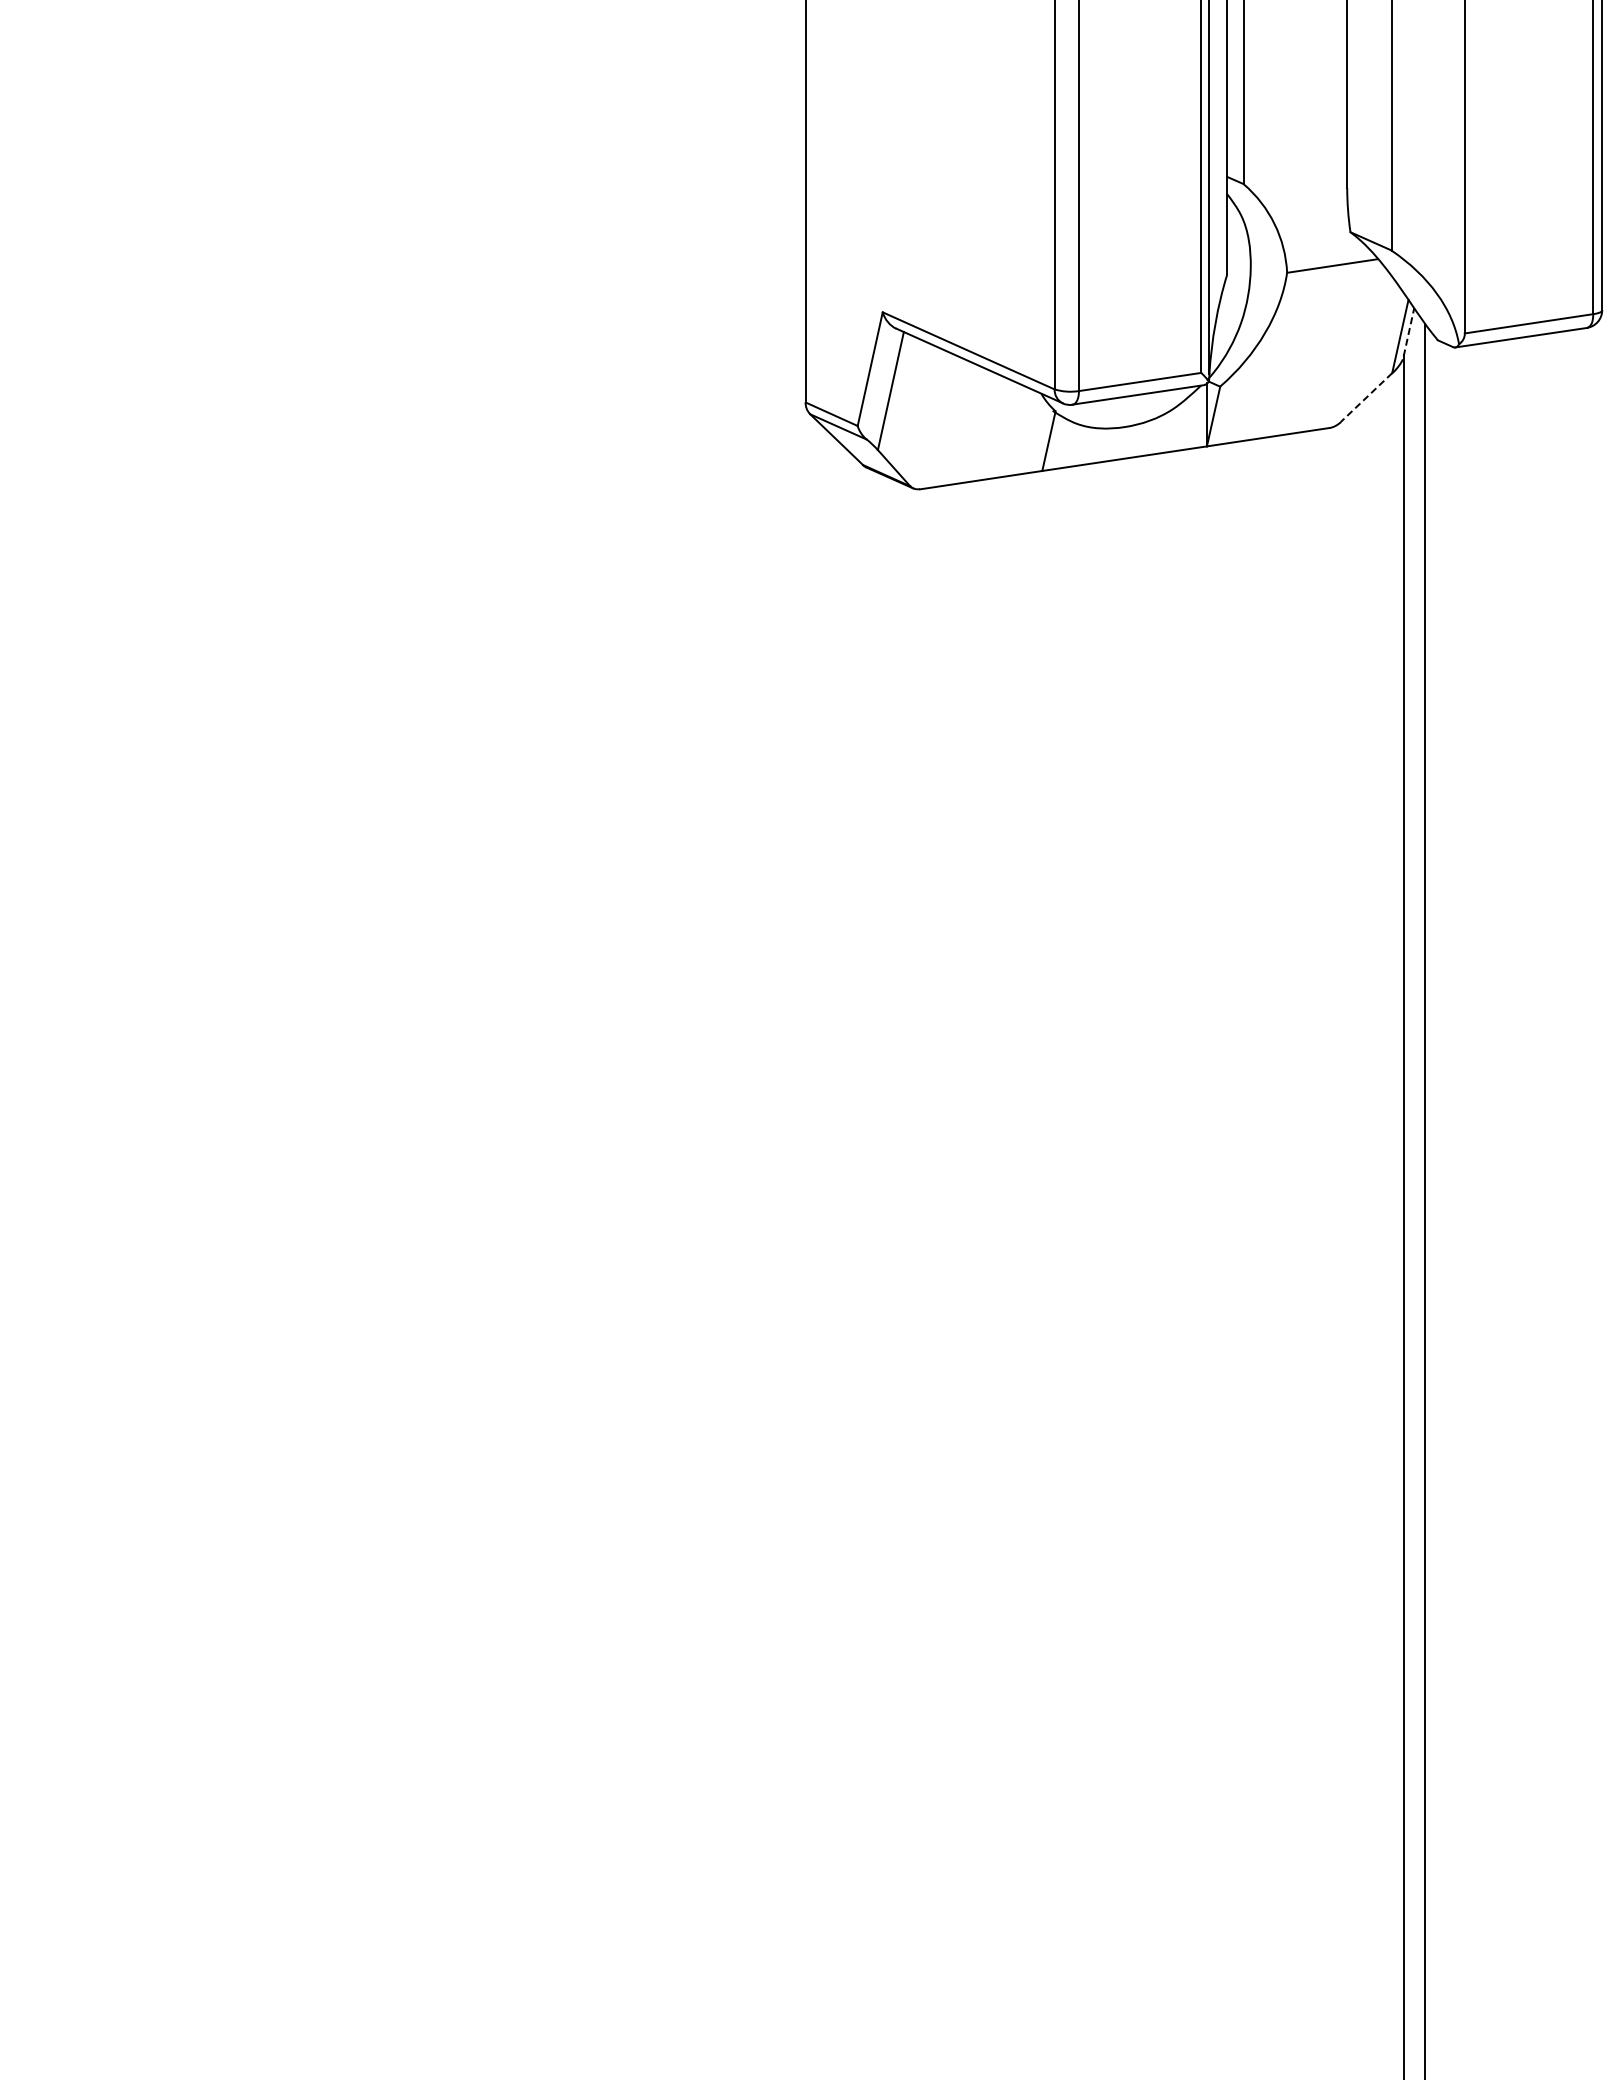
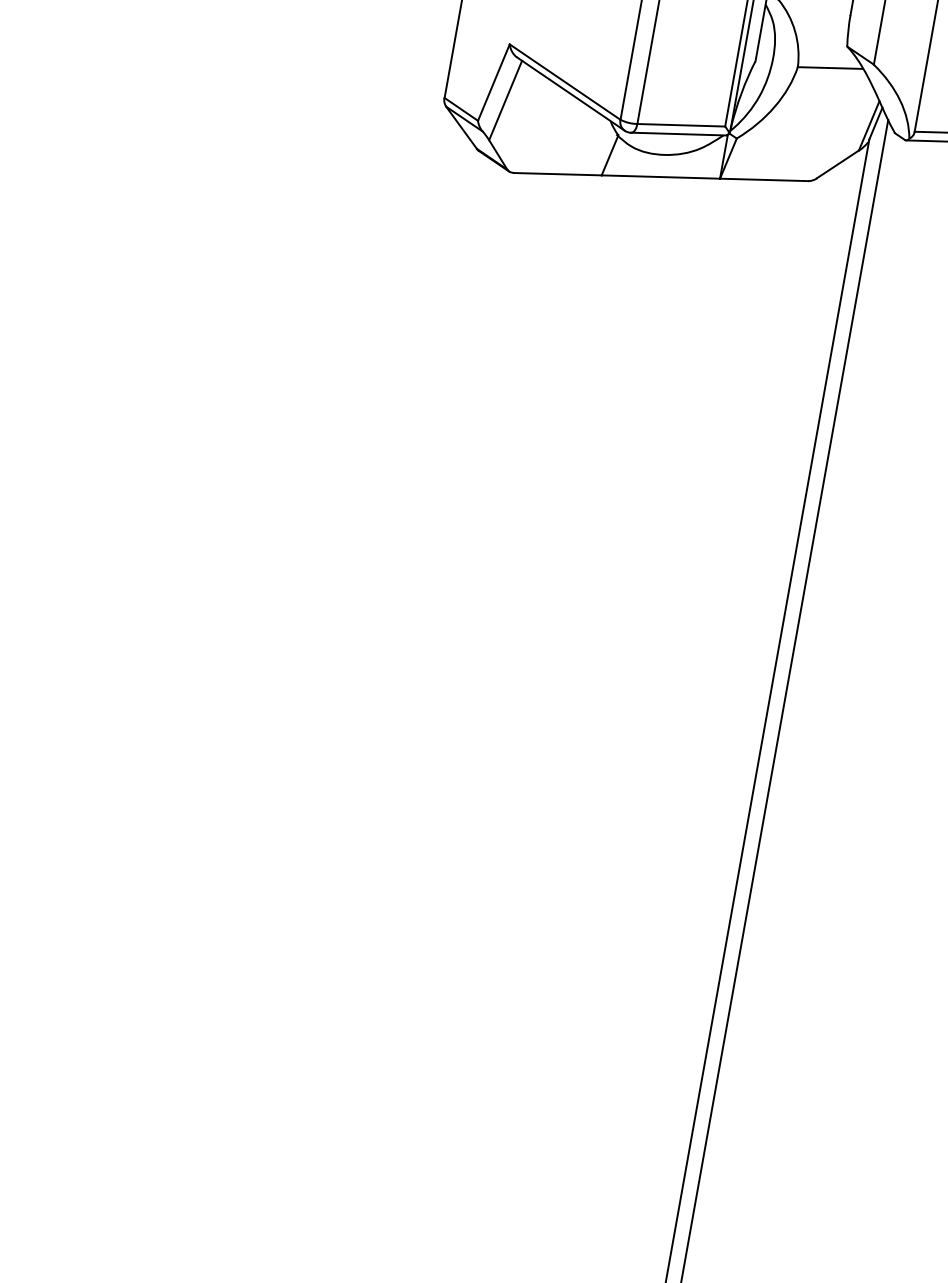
line: (1408, 332) -> (875, 124), dashed -> solid
line: (1366, 397) -> (837, 164), dashed -> solid

